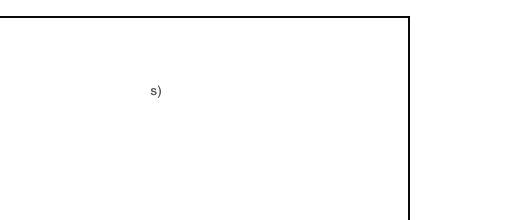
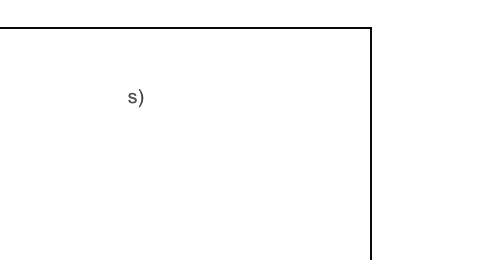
part: (155, 91) -> (135, 97), size x1.6

